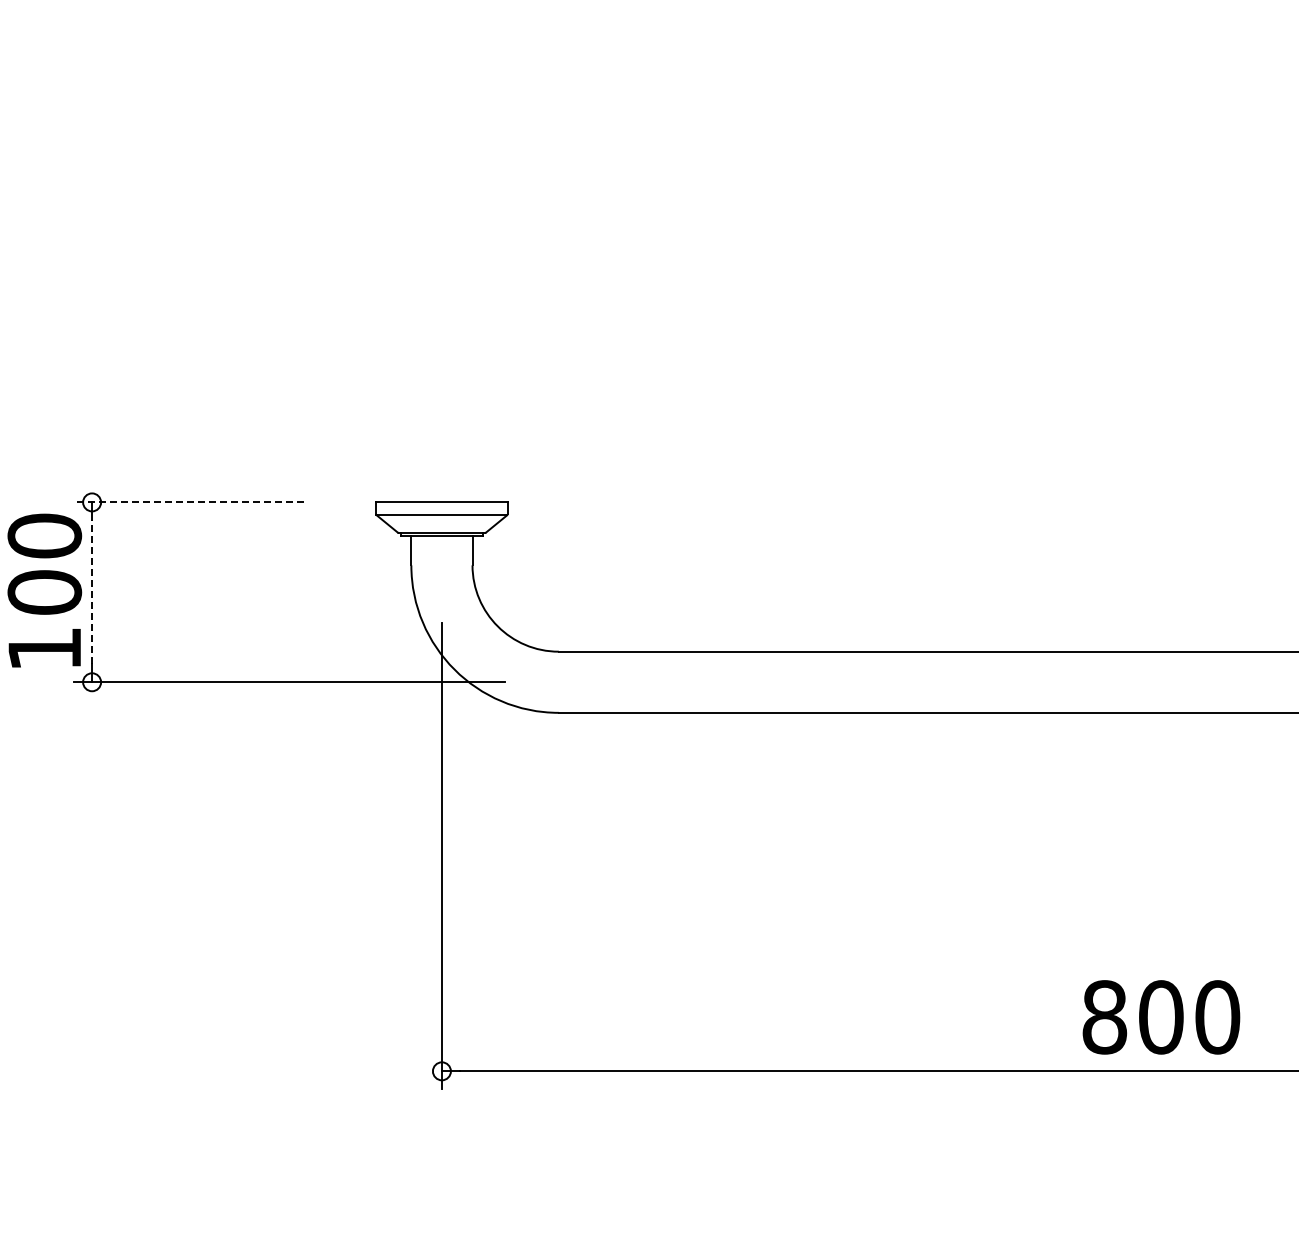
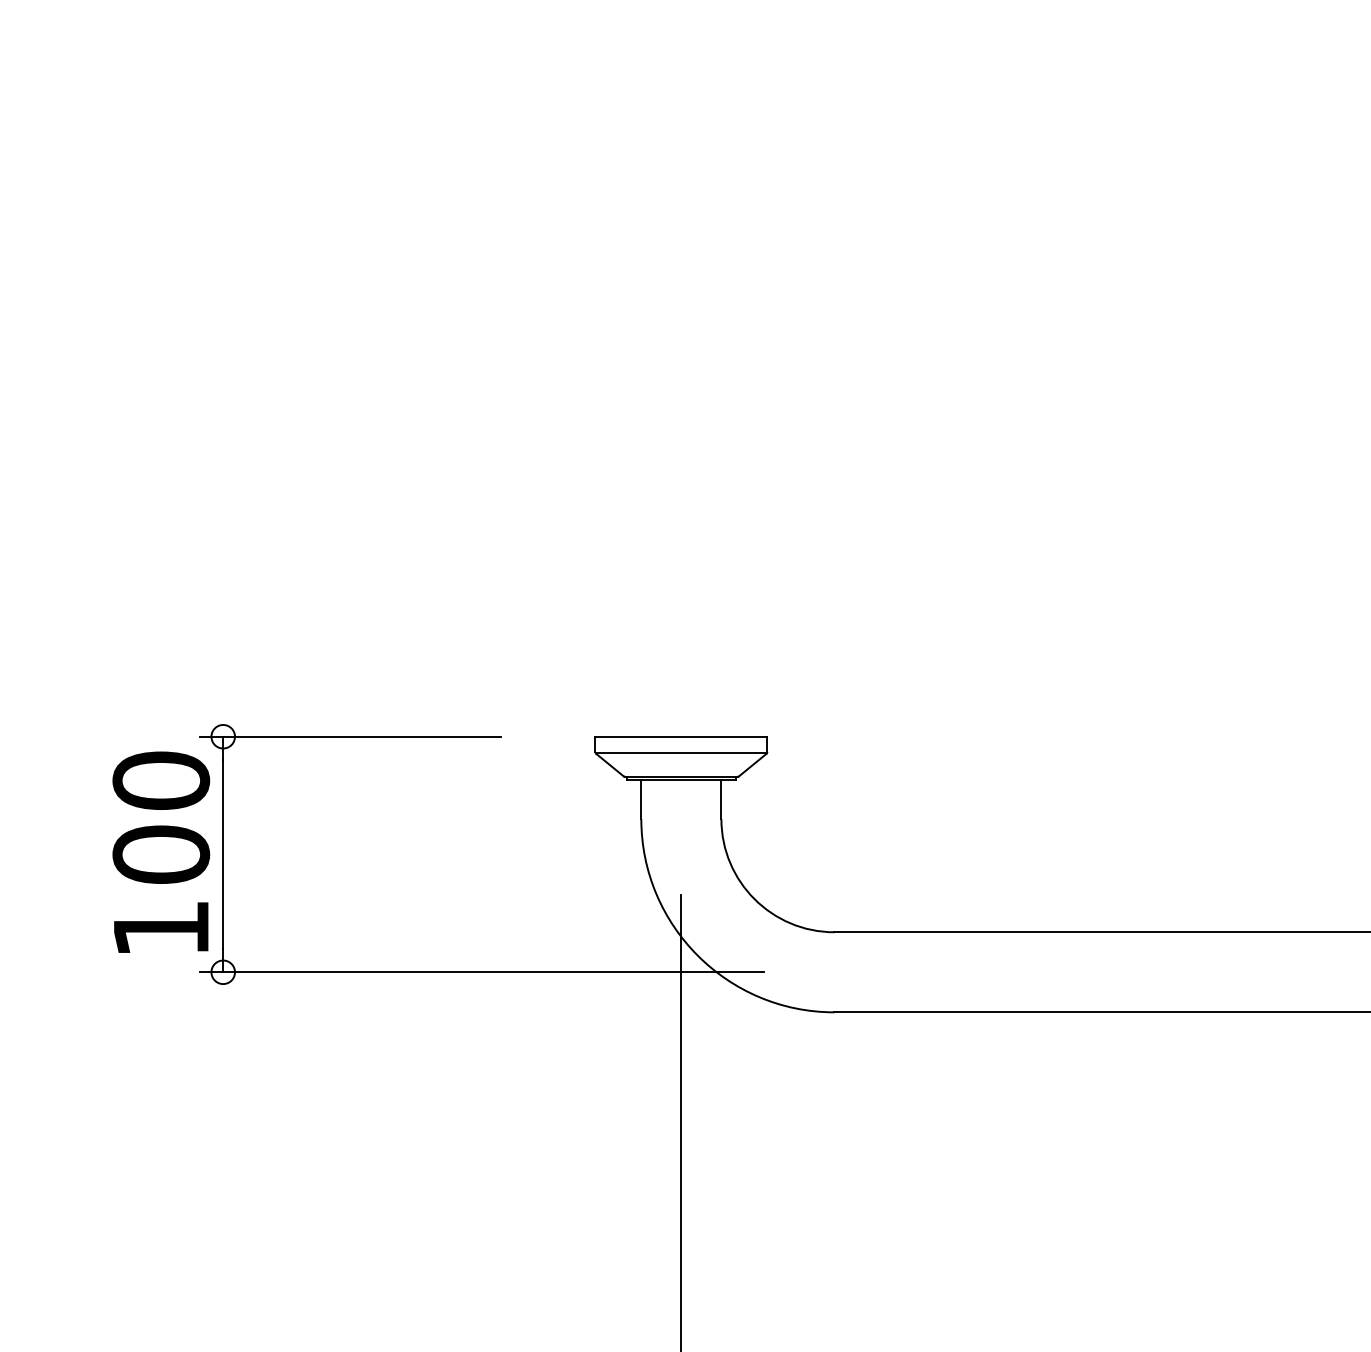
line: (188, 502) -> (349, 736), dashed -> solid
line: (92, 592) -> (223, 854), dashed -> solid

